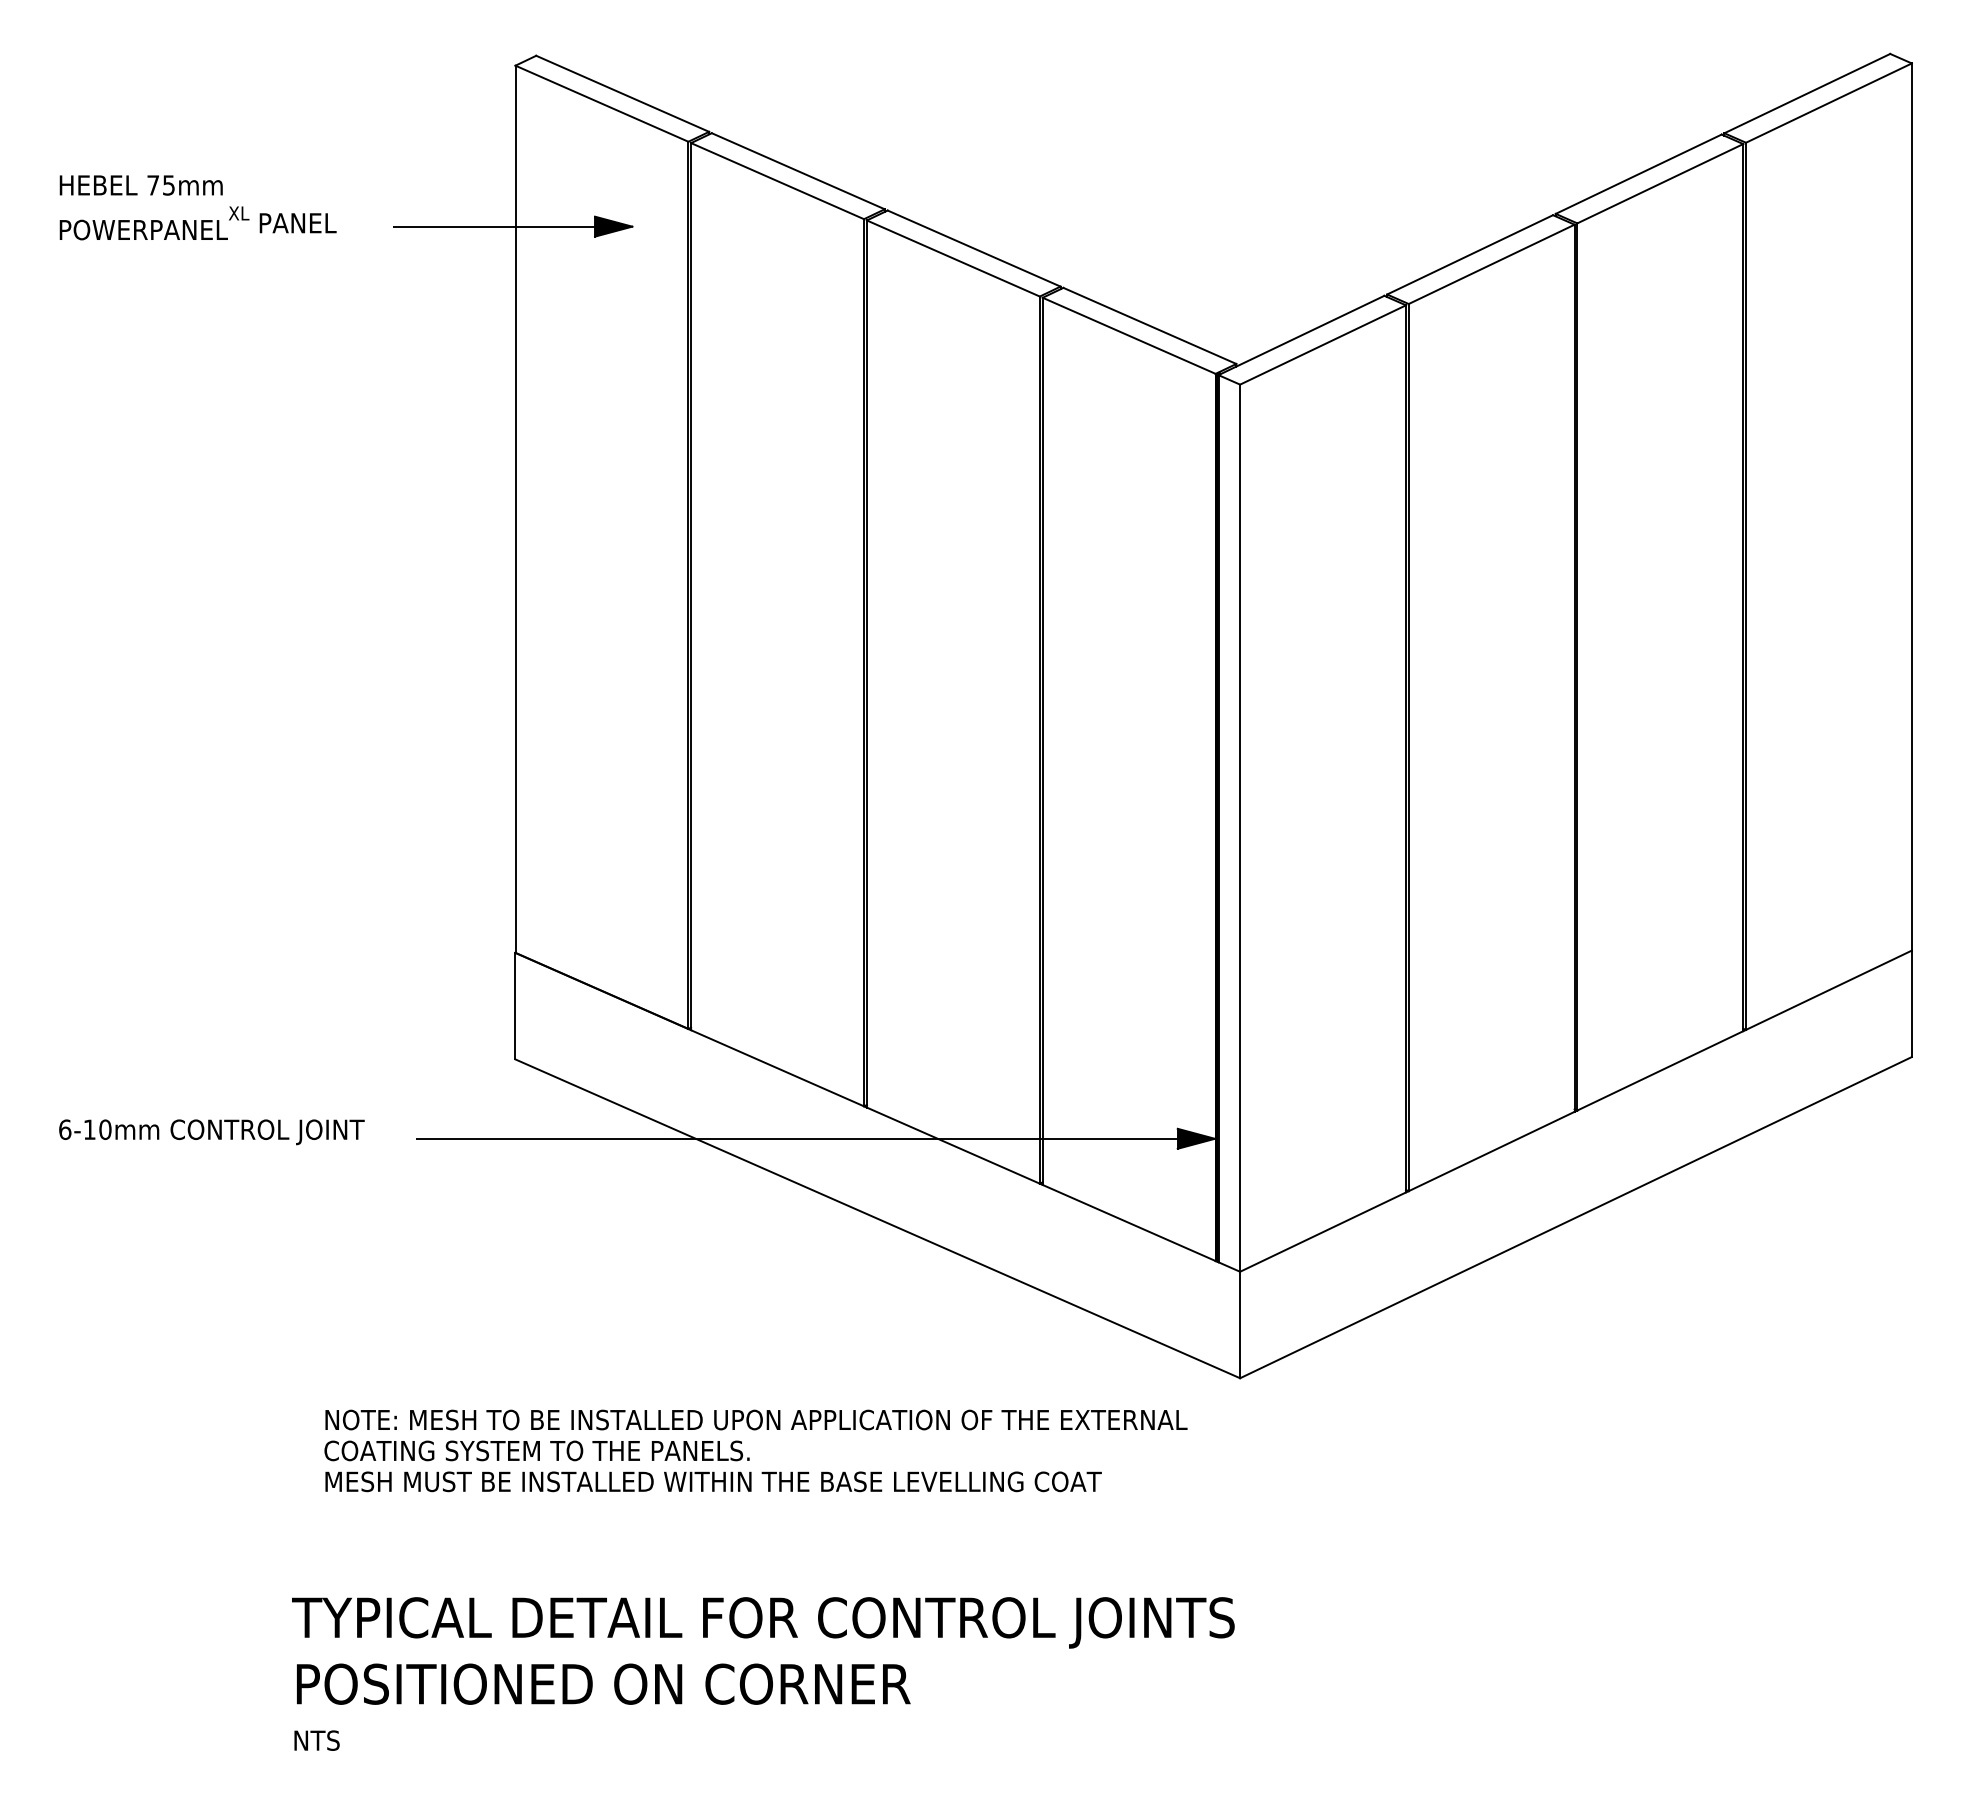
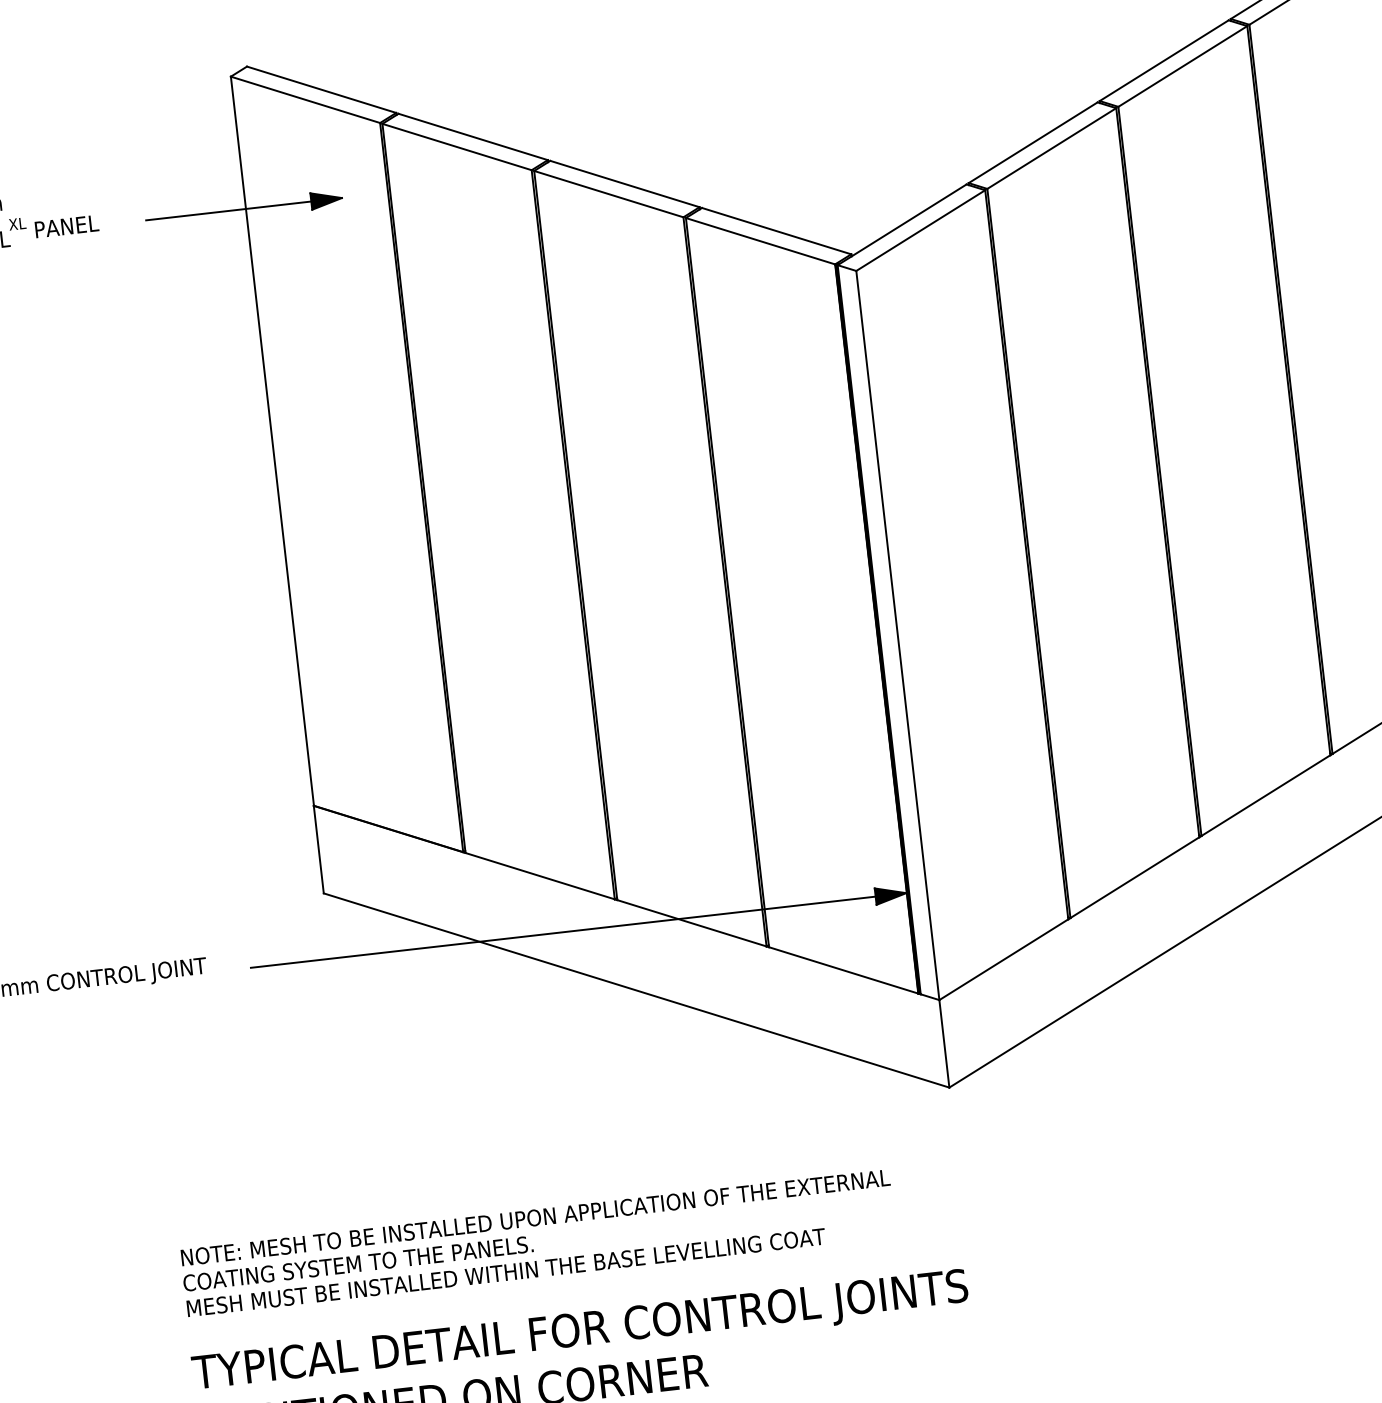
text: (755, 1450) -> (537, 1242), moved

